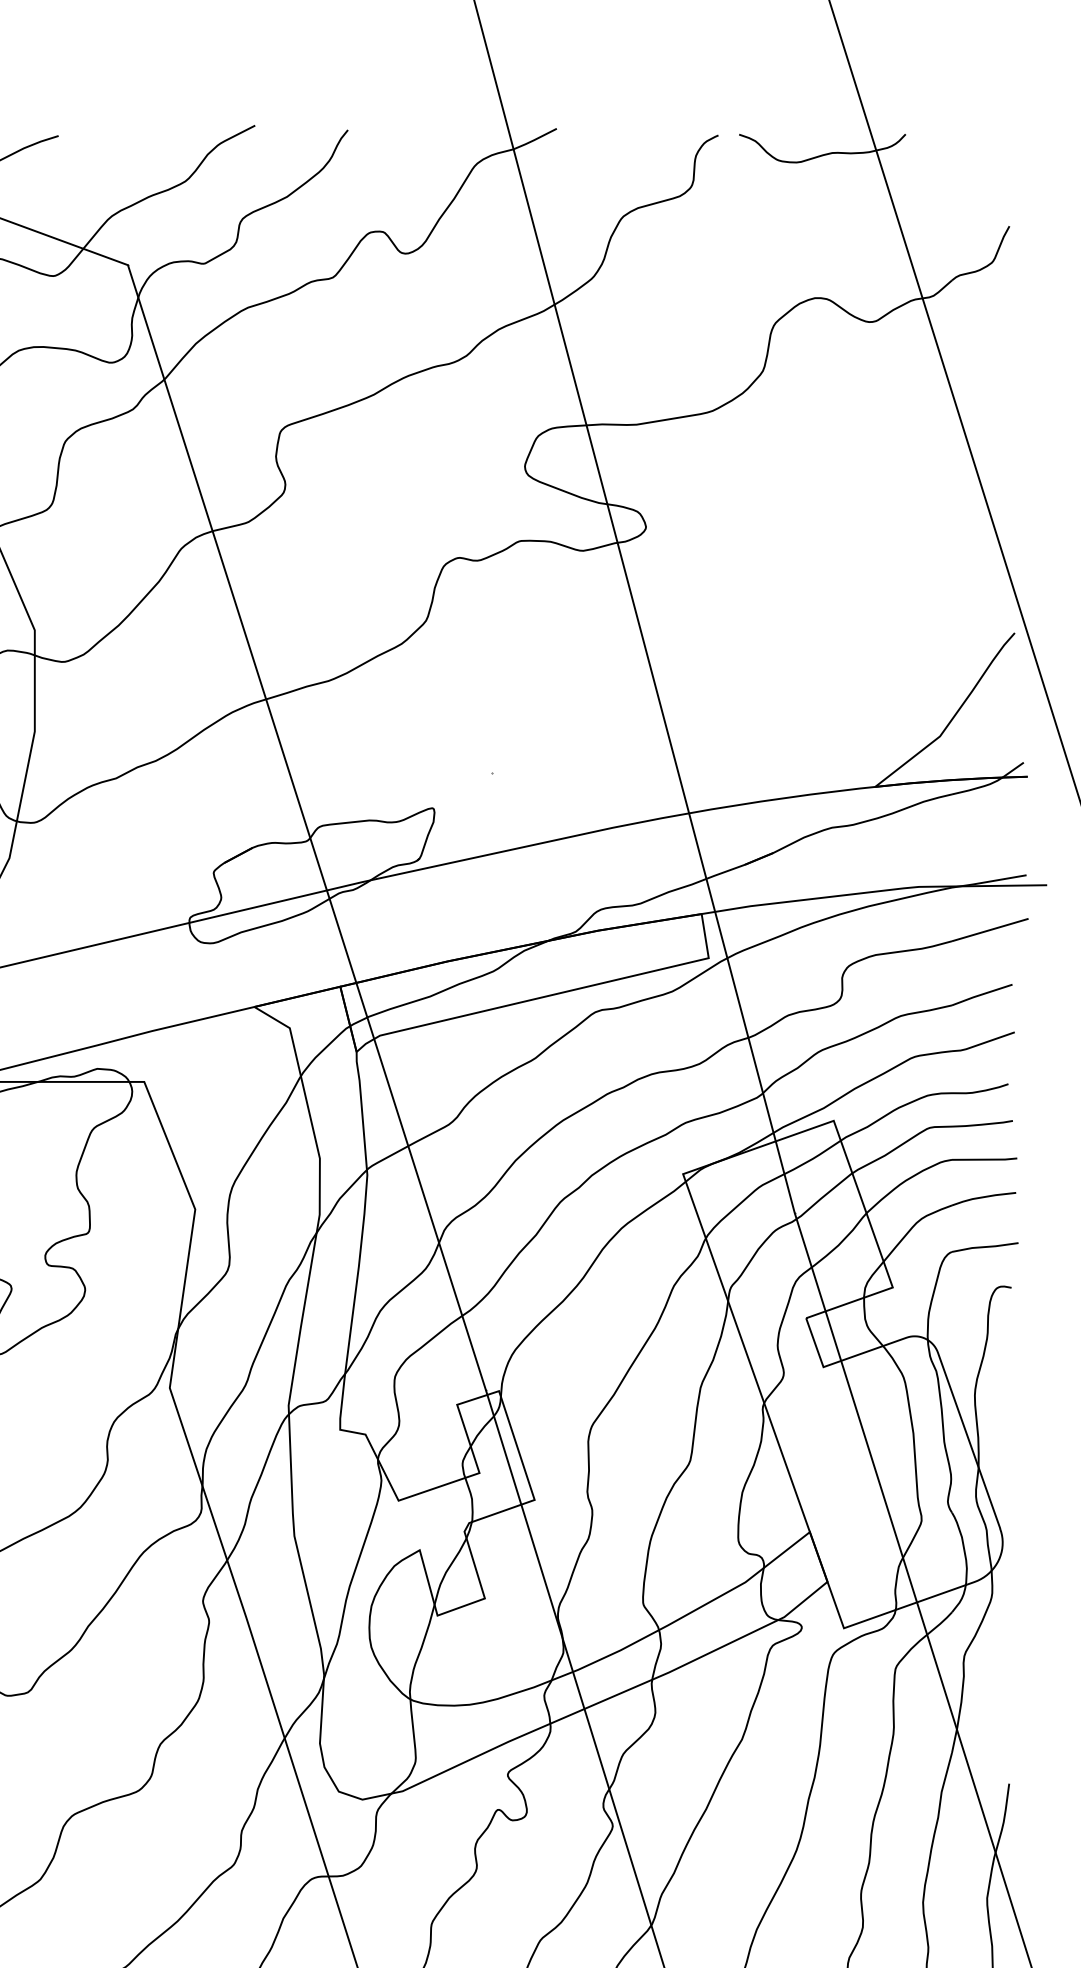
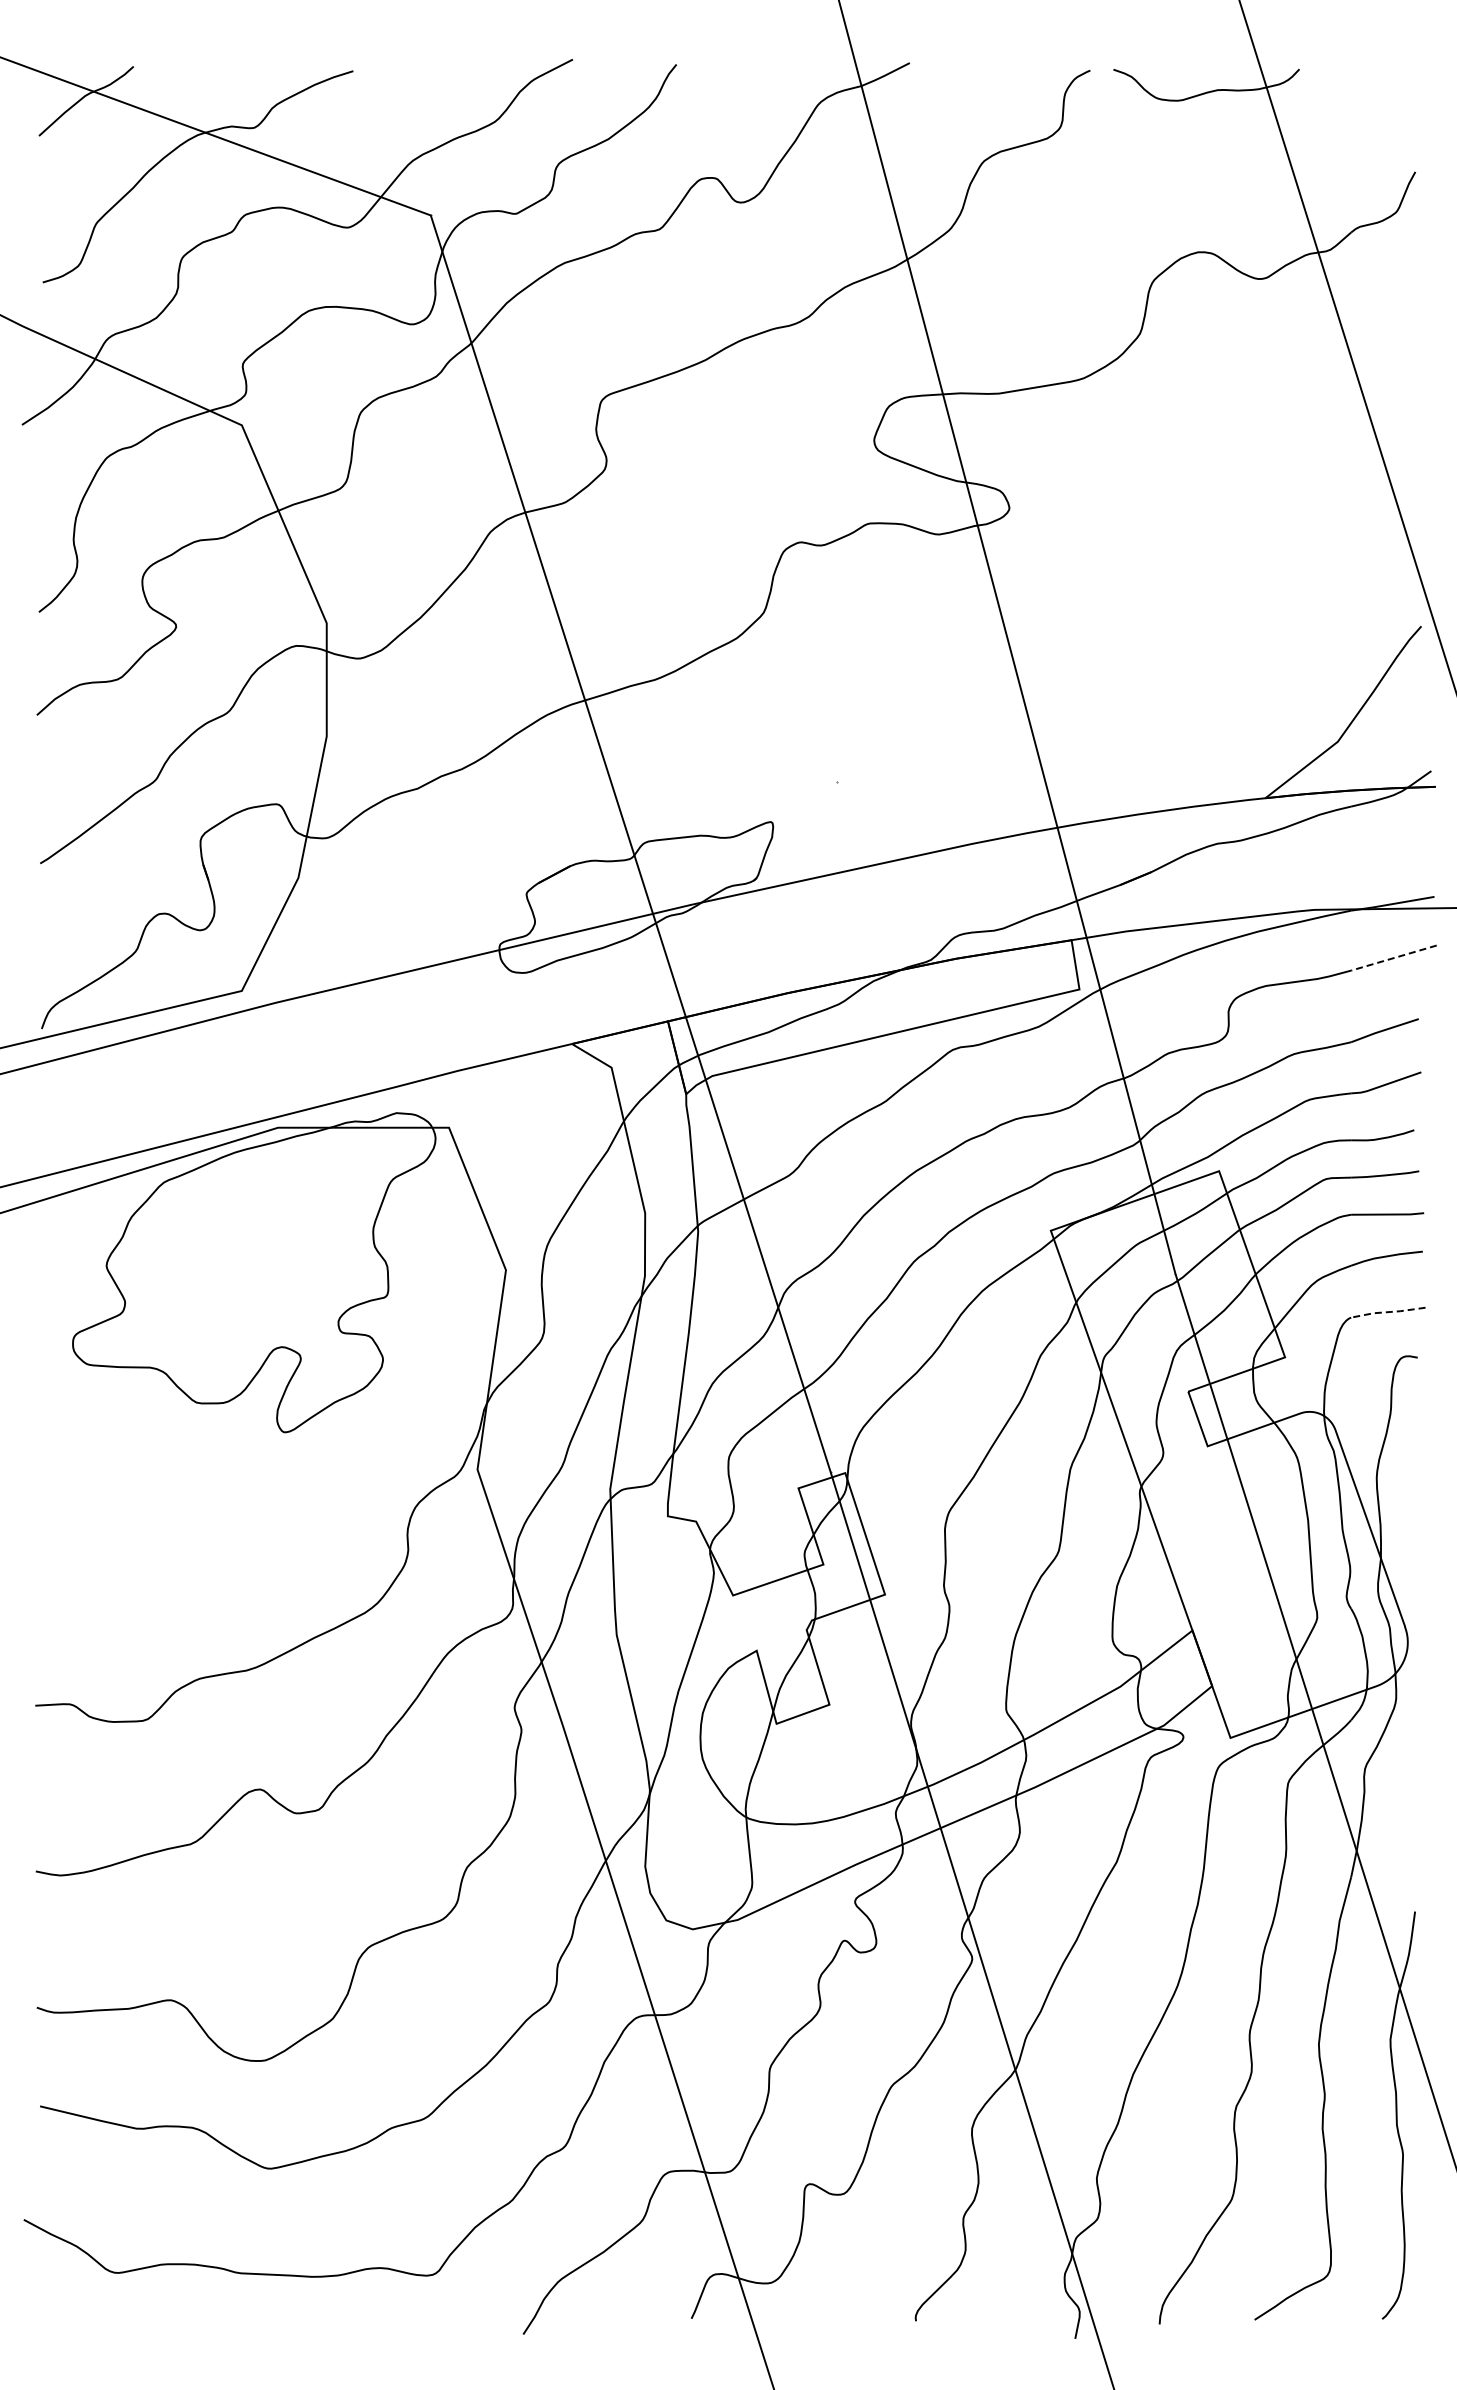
line: (989, 930) -> (1393, 958), solid -> dashed
line: (985, 1247) -> (1388, 1312), solid -> dashed

